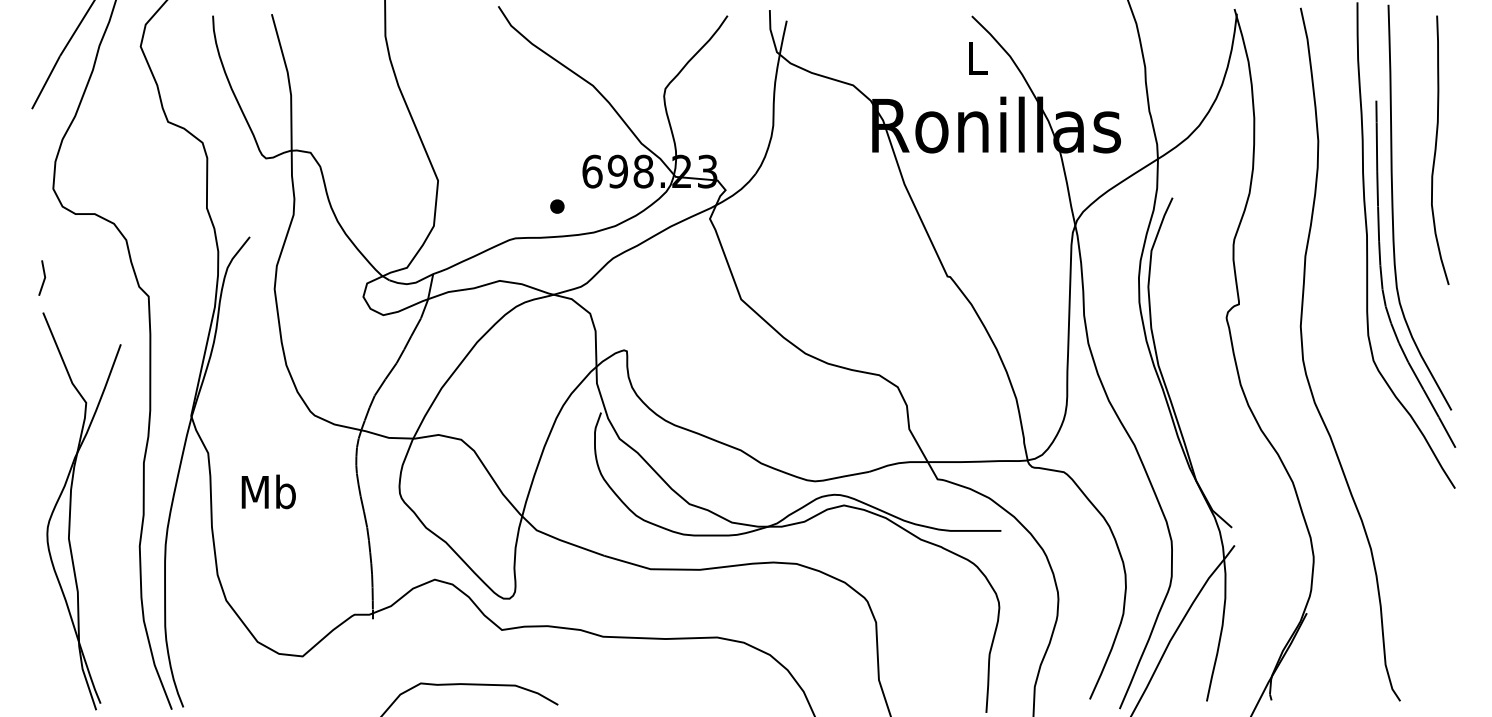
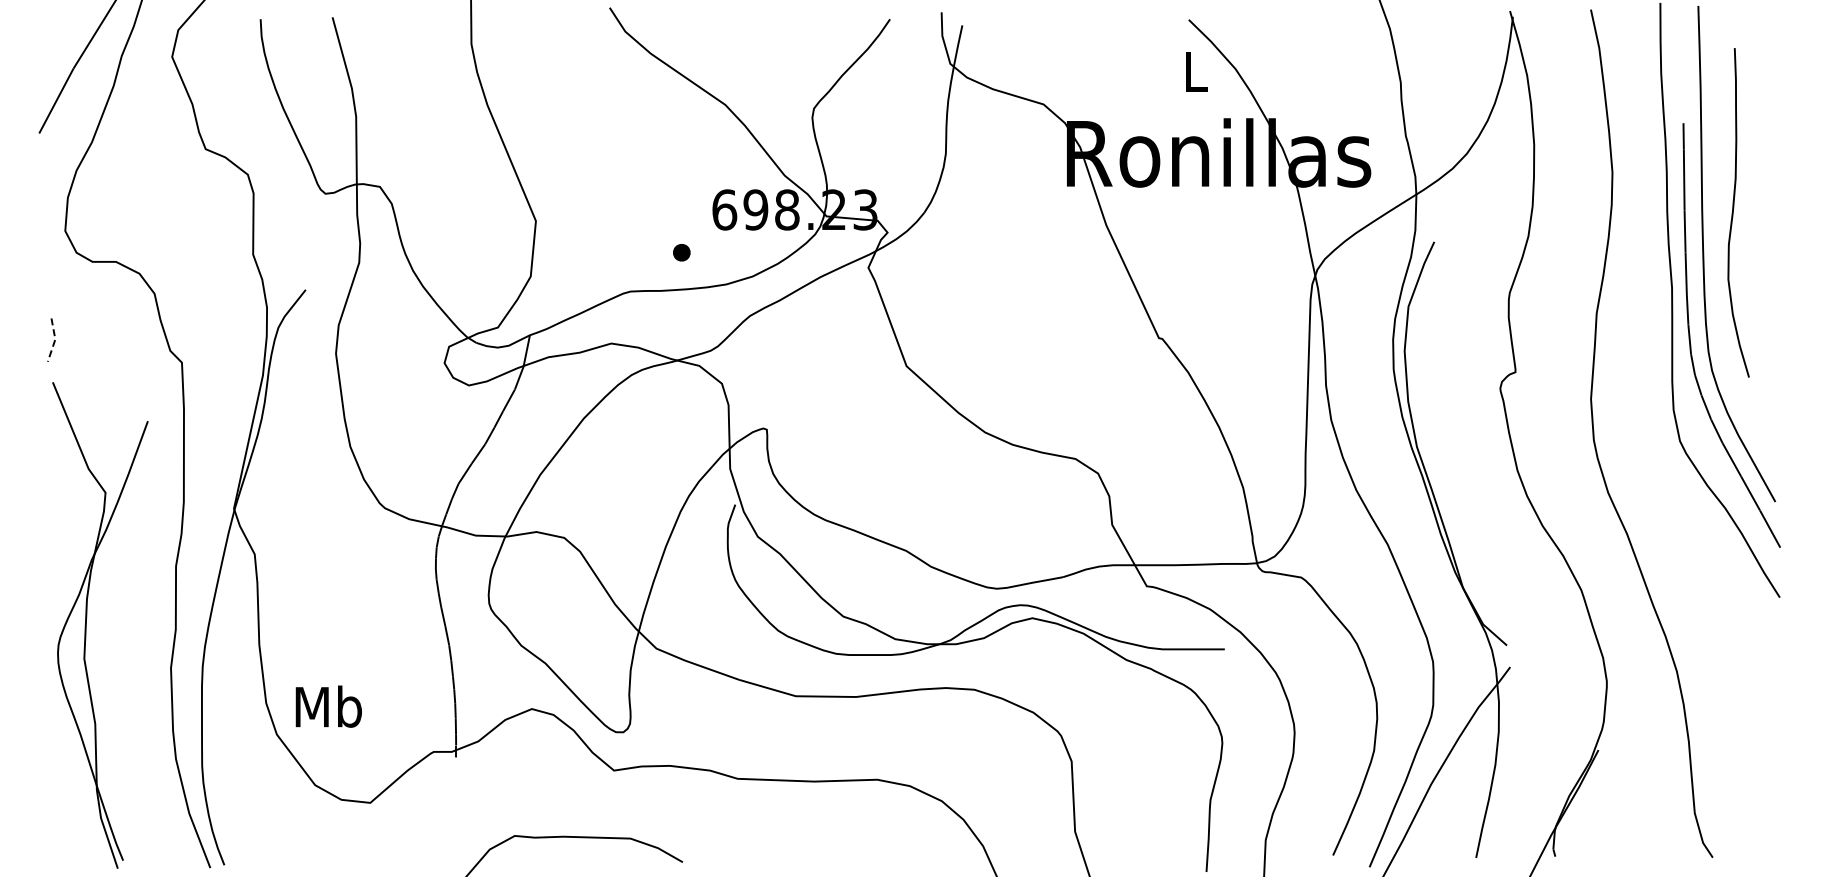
curve: (1436, 150) -> (1733, 212), moved
line: (45, 278) -> (55, 340), solid -> dashed
text: (268, 491) -> (328, 706), moved

